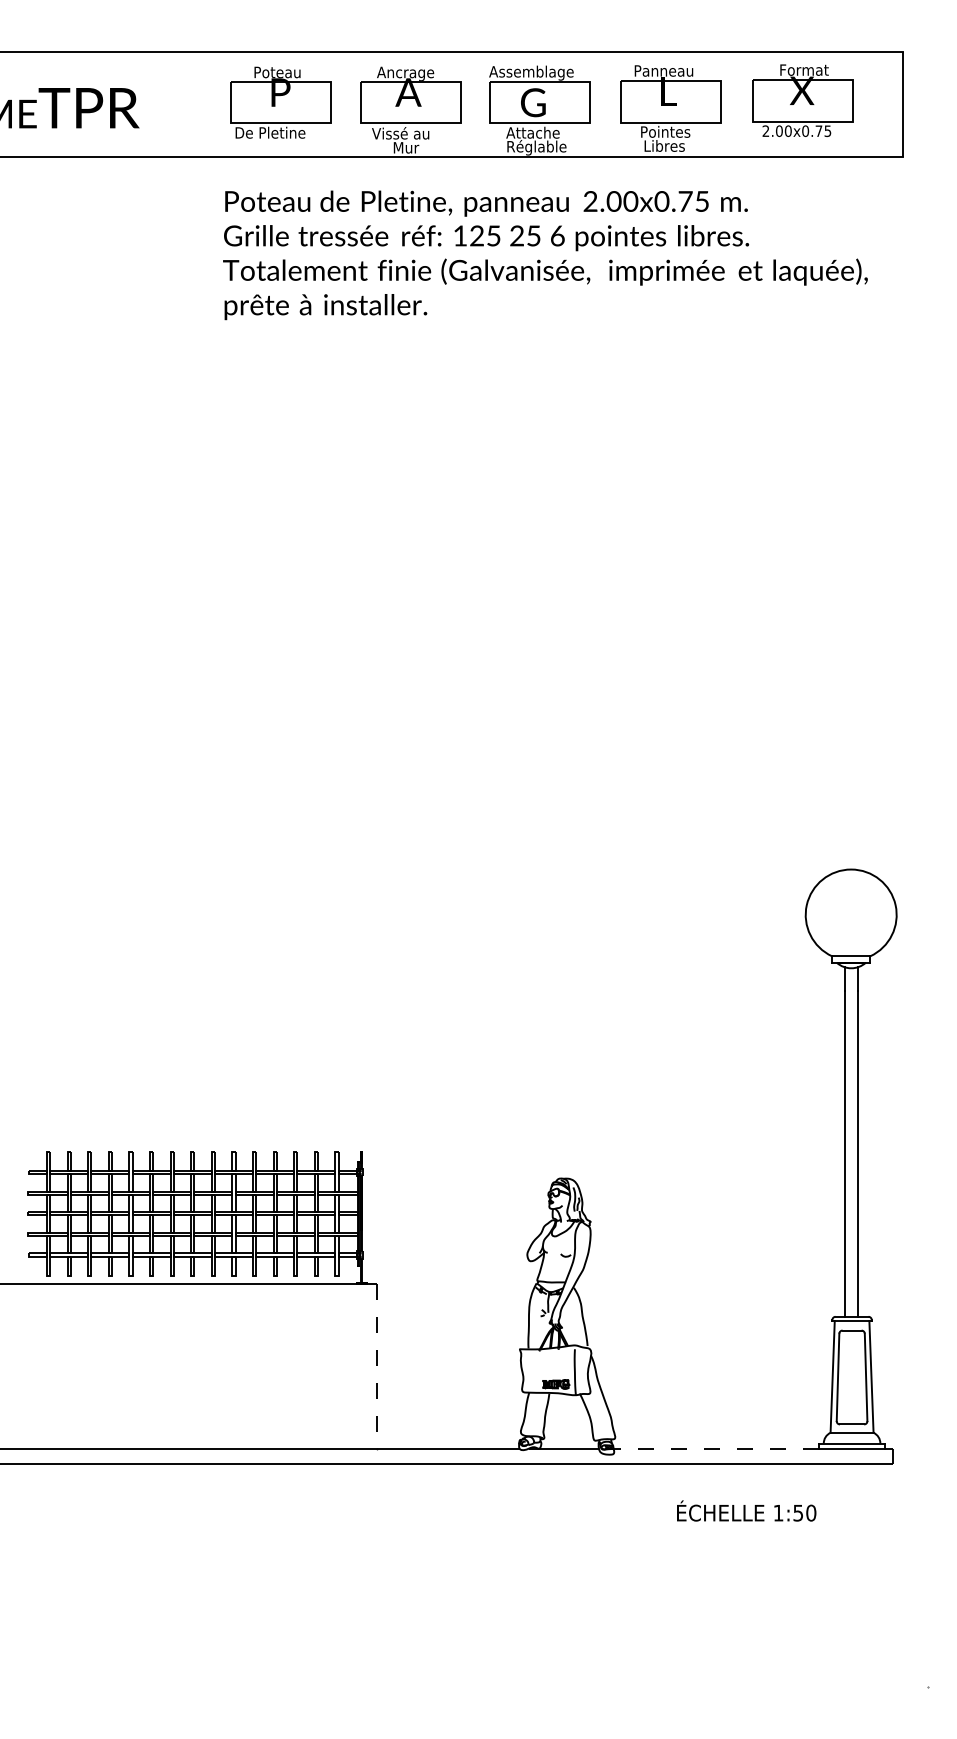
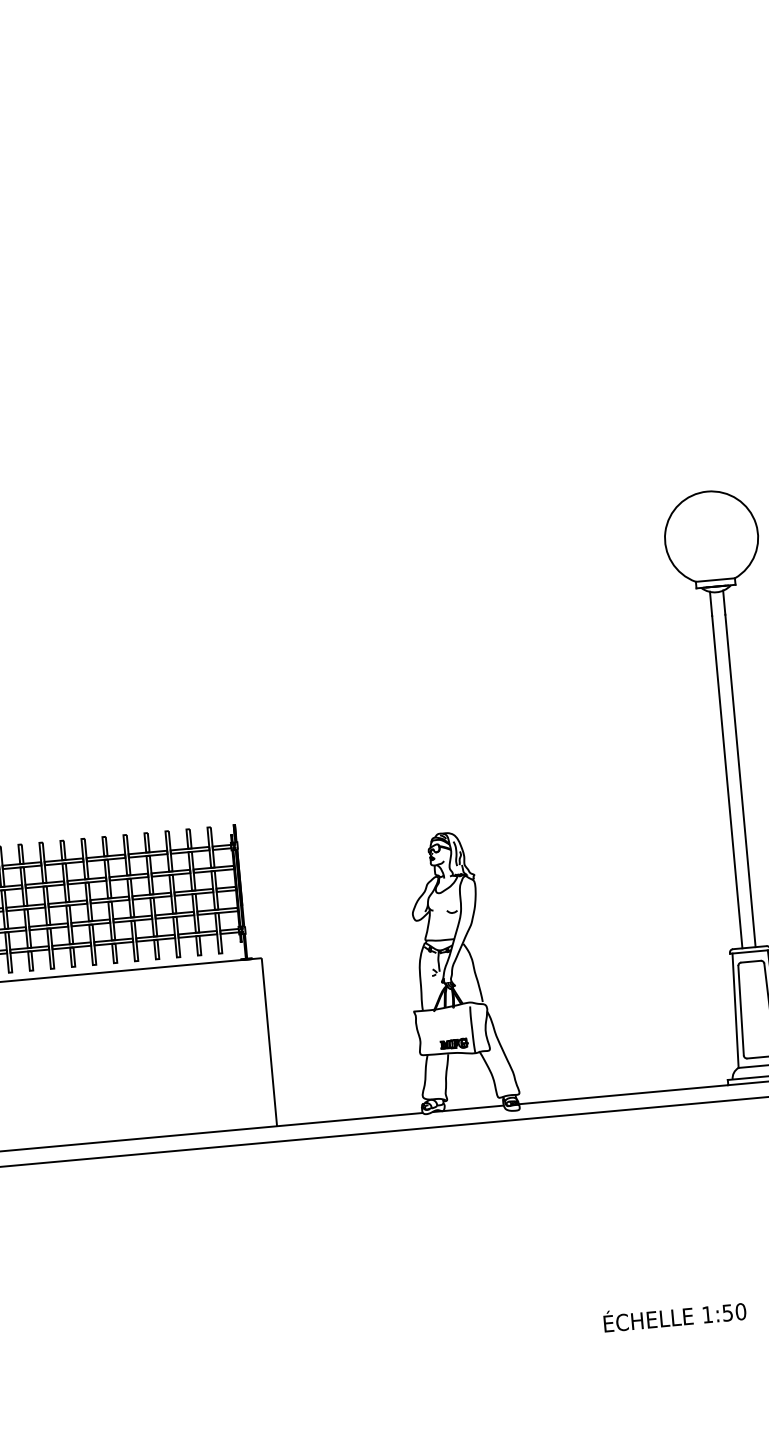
line: (376, 1366) -> (269, 1042), dashed -> solid
line: (716, 1448) -> (623, 1094), dashed -> solid
text: (746, 1510) -> (674, 1315), moved

